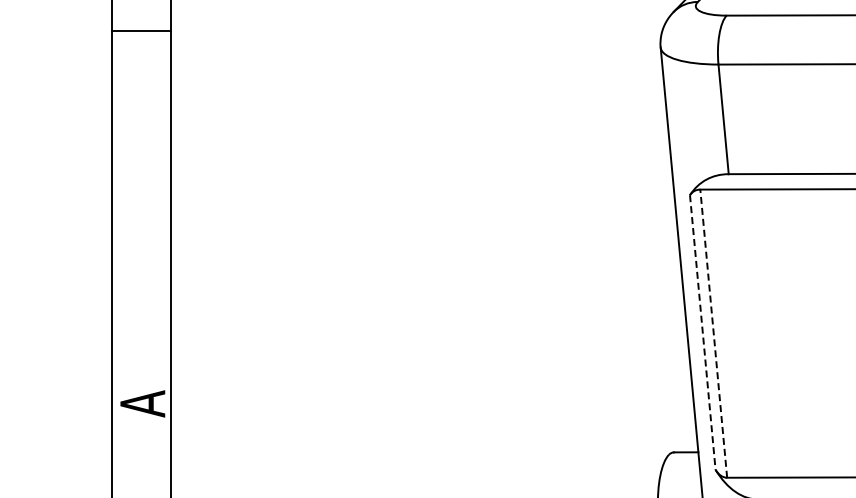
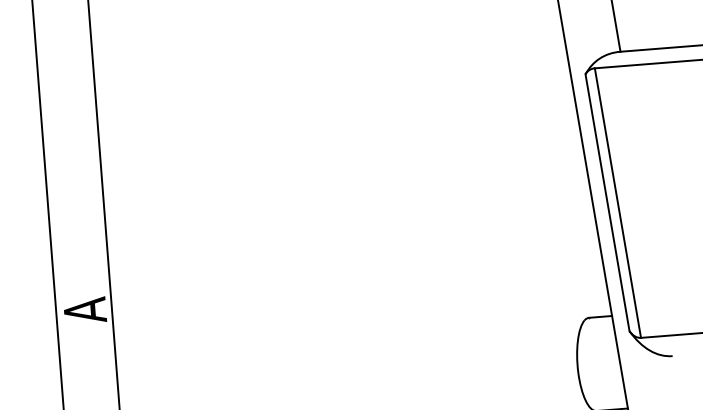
line: (702, 332) -> (607, 202), dashed -> solid
line: (713, 333) -> (617, 202), dashed -> solid

